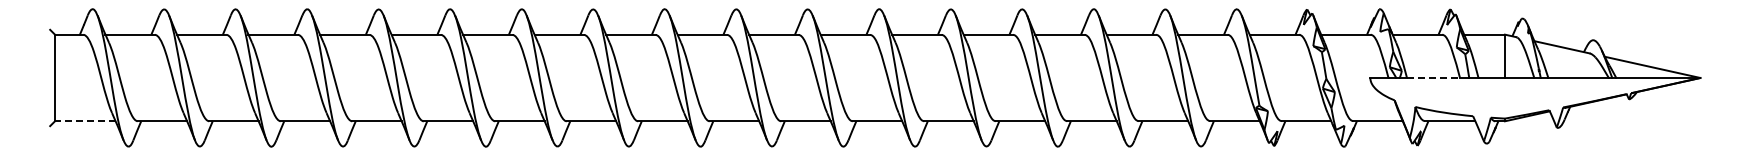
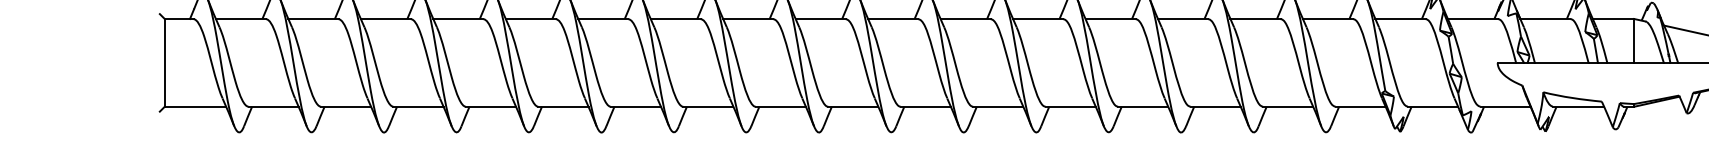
line: (1434, 77) -> (1562, 62), dashed -> solid
line: (84, 121) -> (194, 106), dashed -> solid

